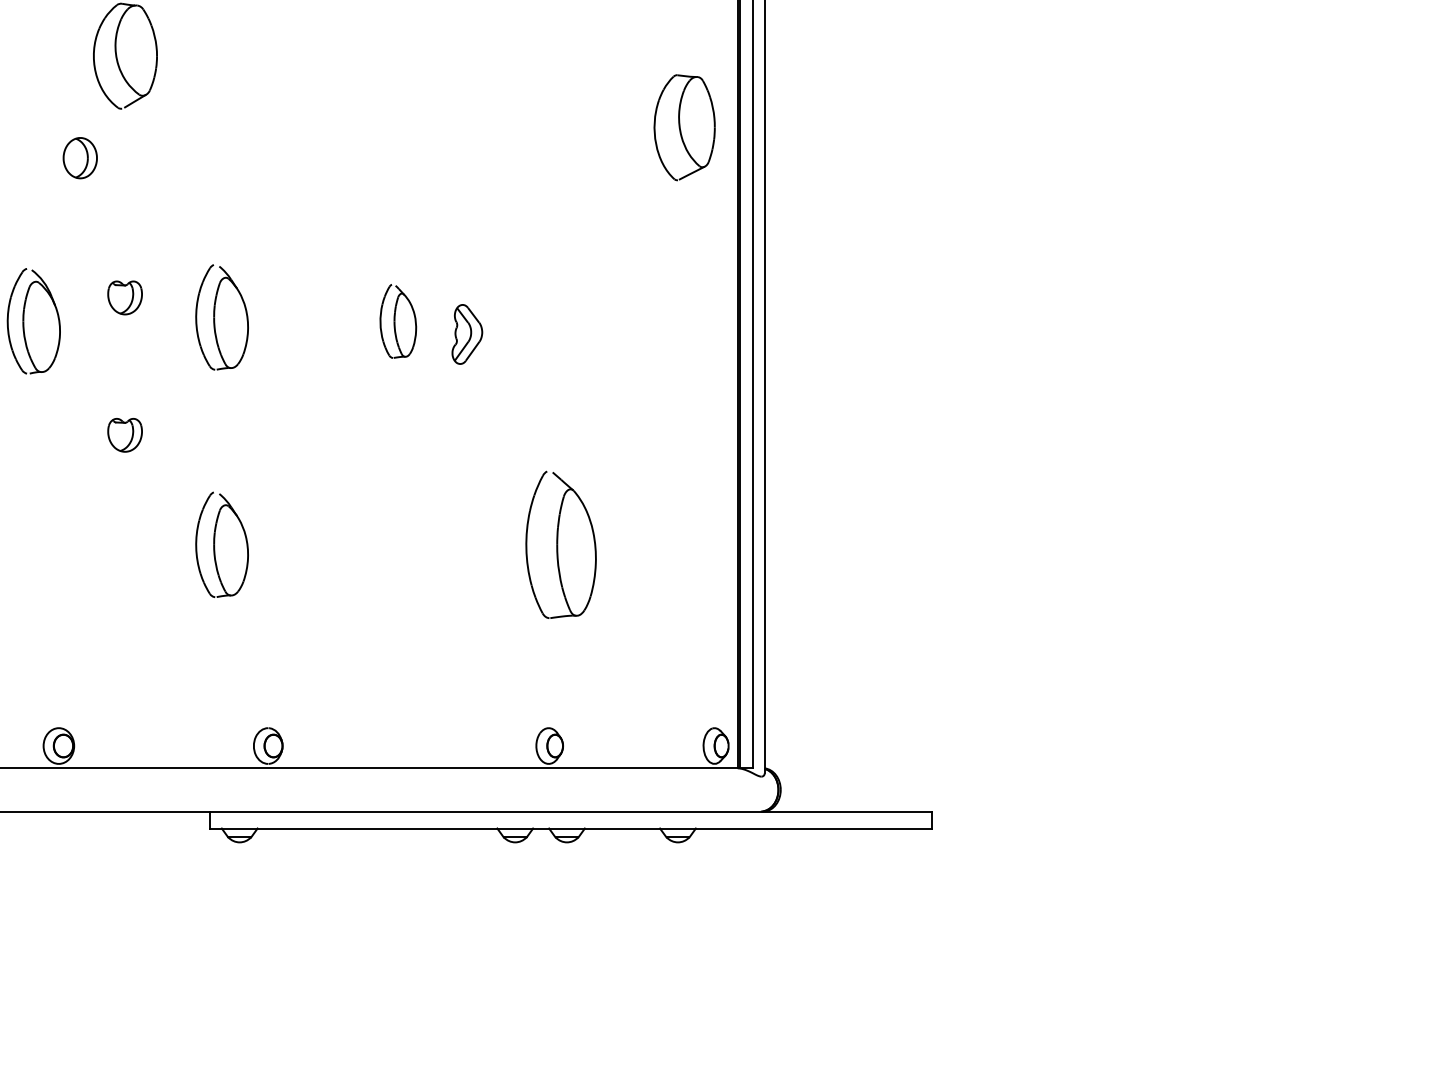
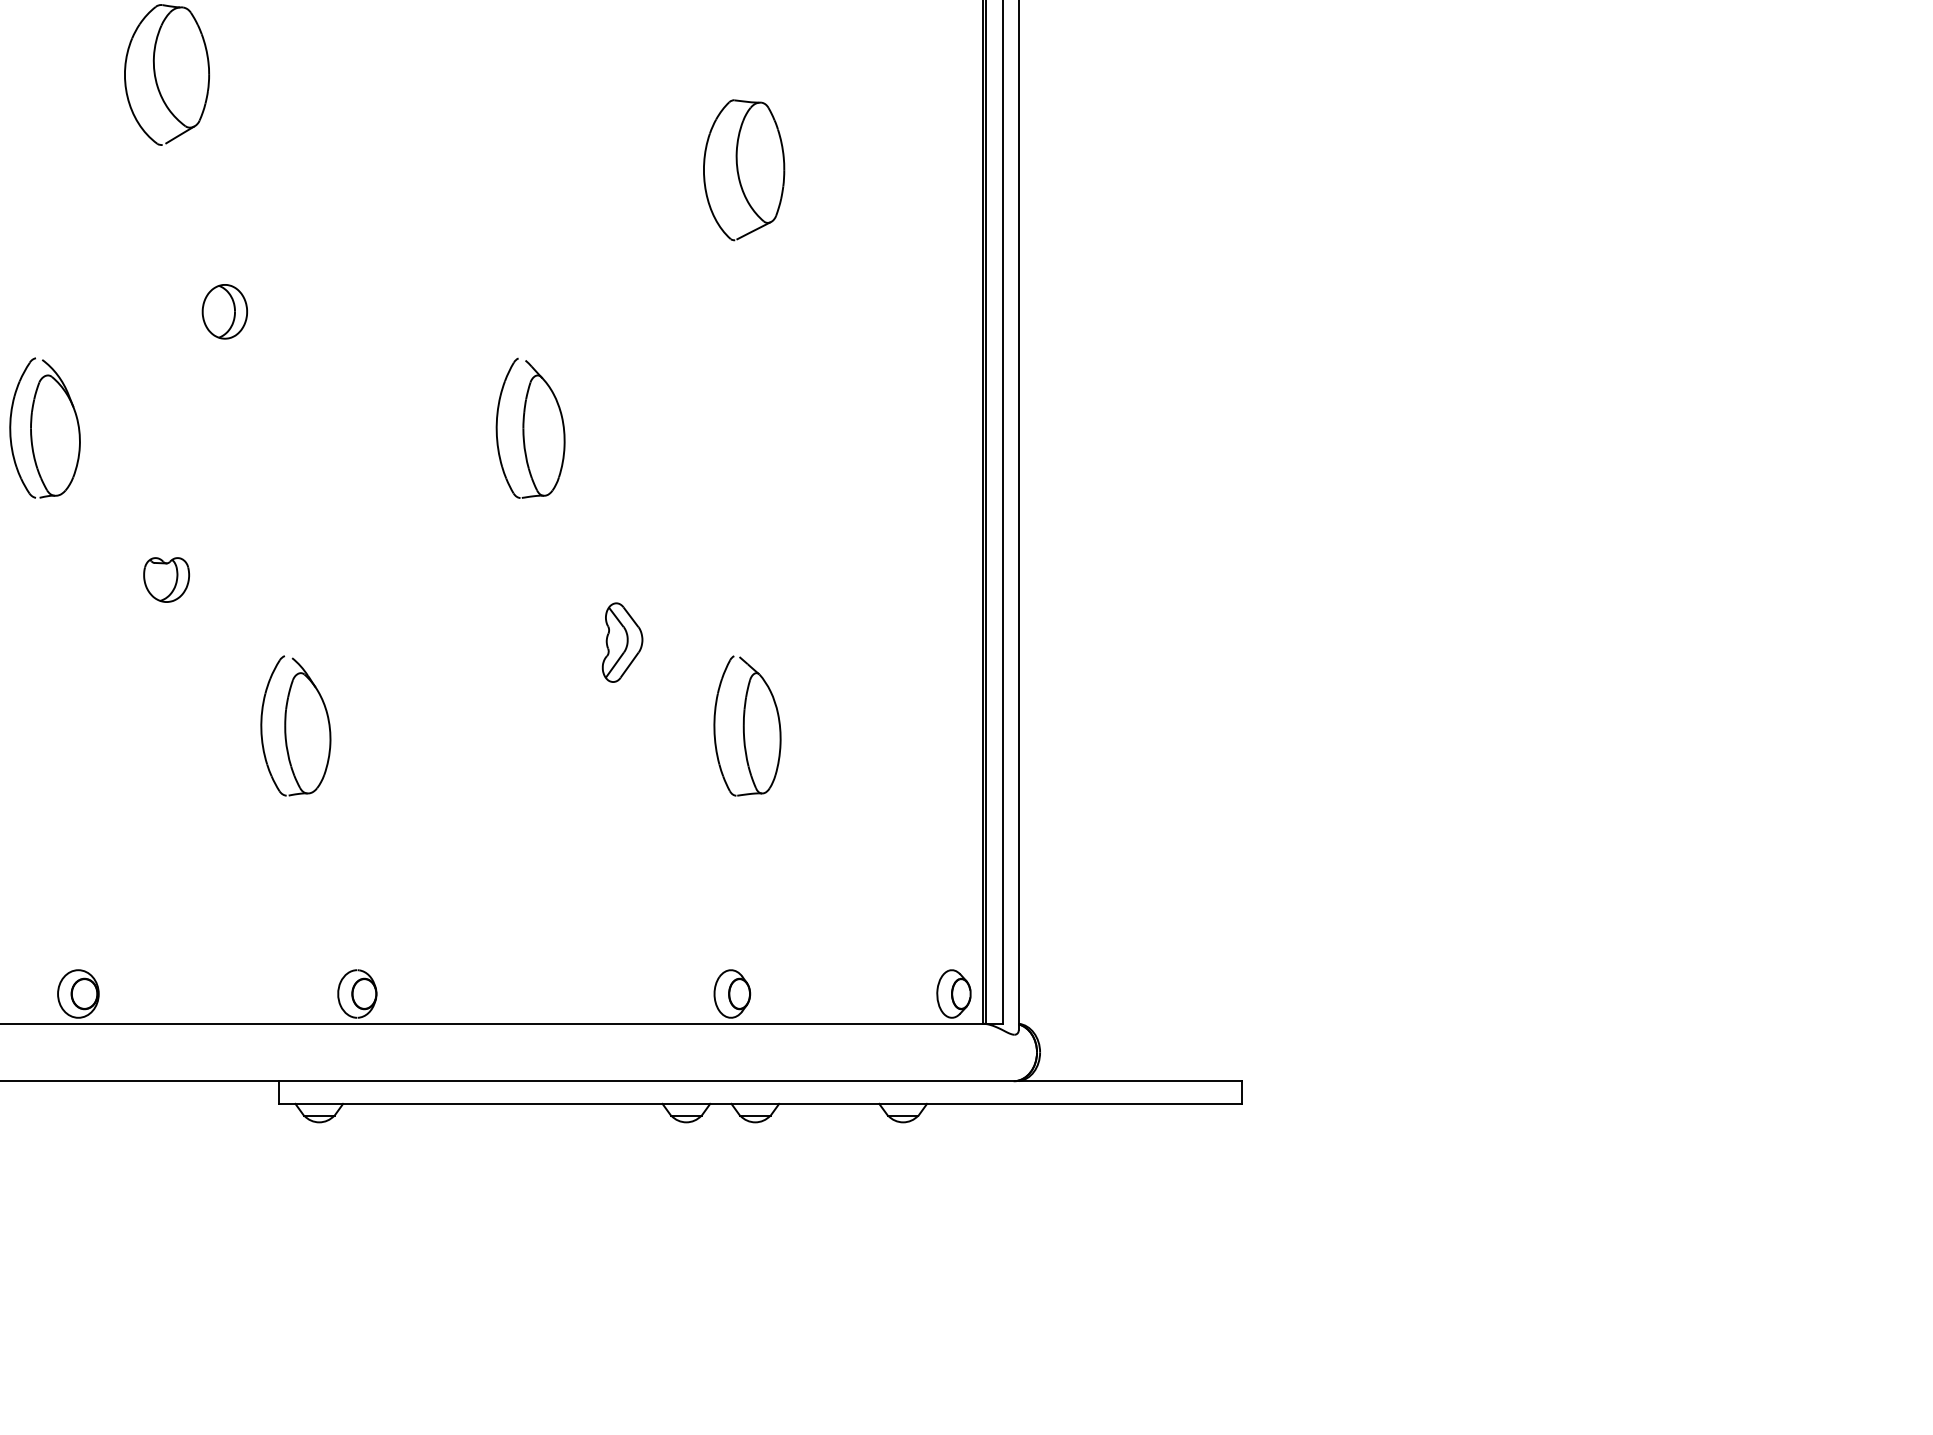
part: (684, 127) -> (744, 170), moved
part: (79, 157) -> (224, 311), moved
part: (125, 297) -> (166, 396), removed
part: (221, 317) -> (295, 422), removed
part: (398, 320) -> (530, 427), size x1.43
part: (467, 334) -> (622, 642), moved
part: (561, 544) -> (747, 725), size x0.71

